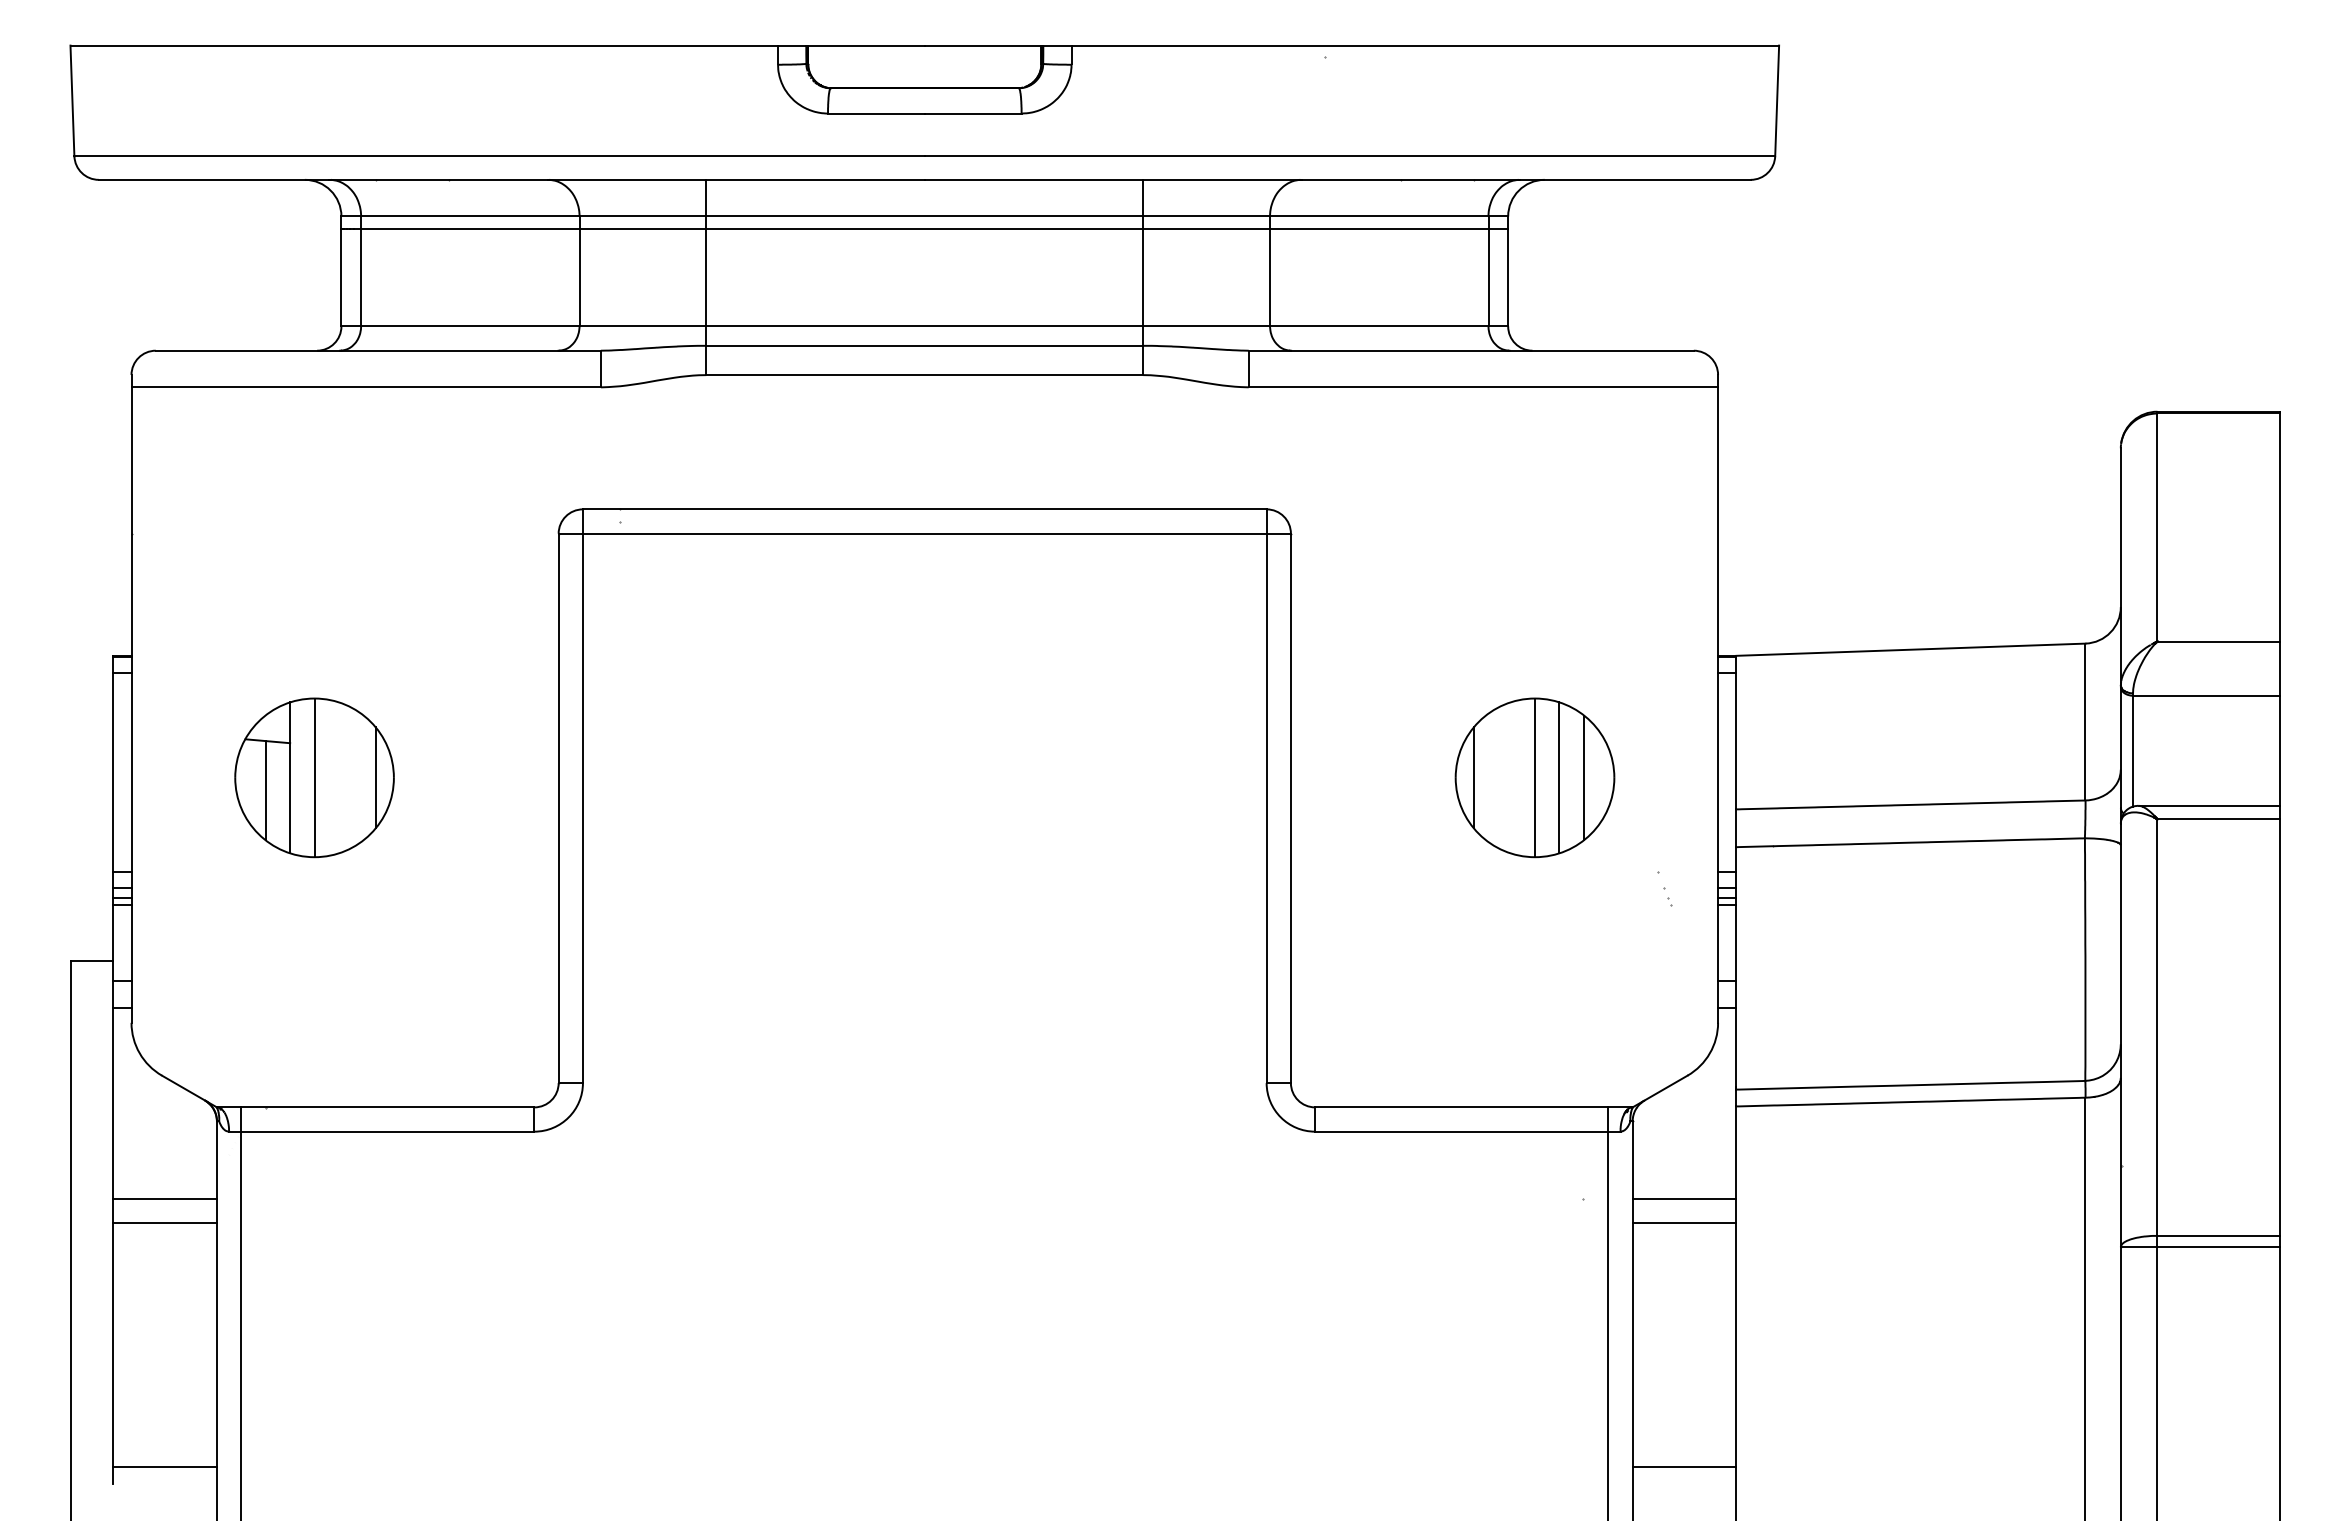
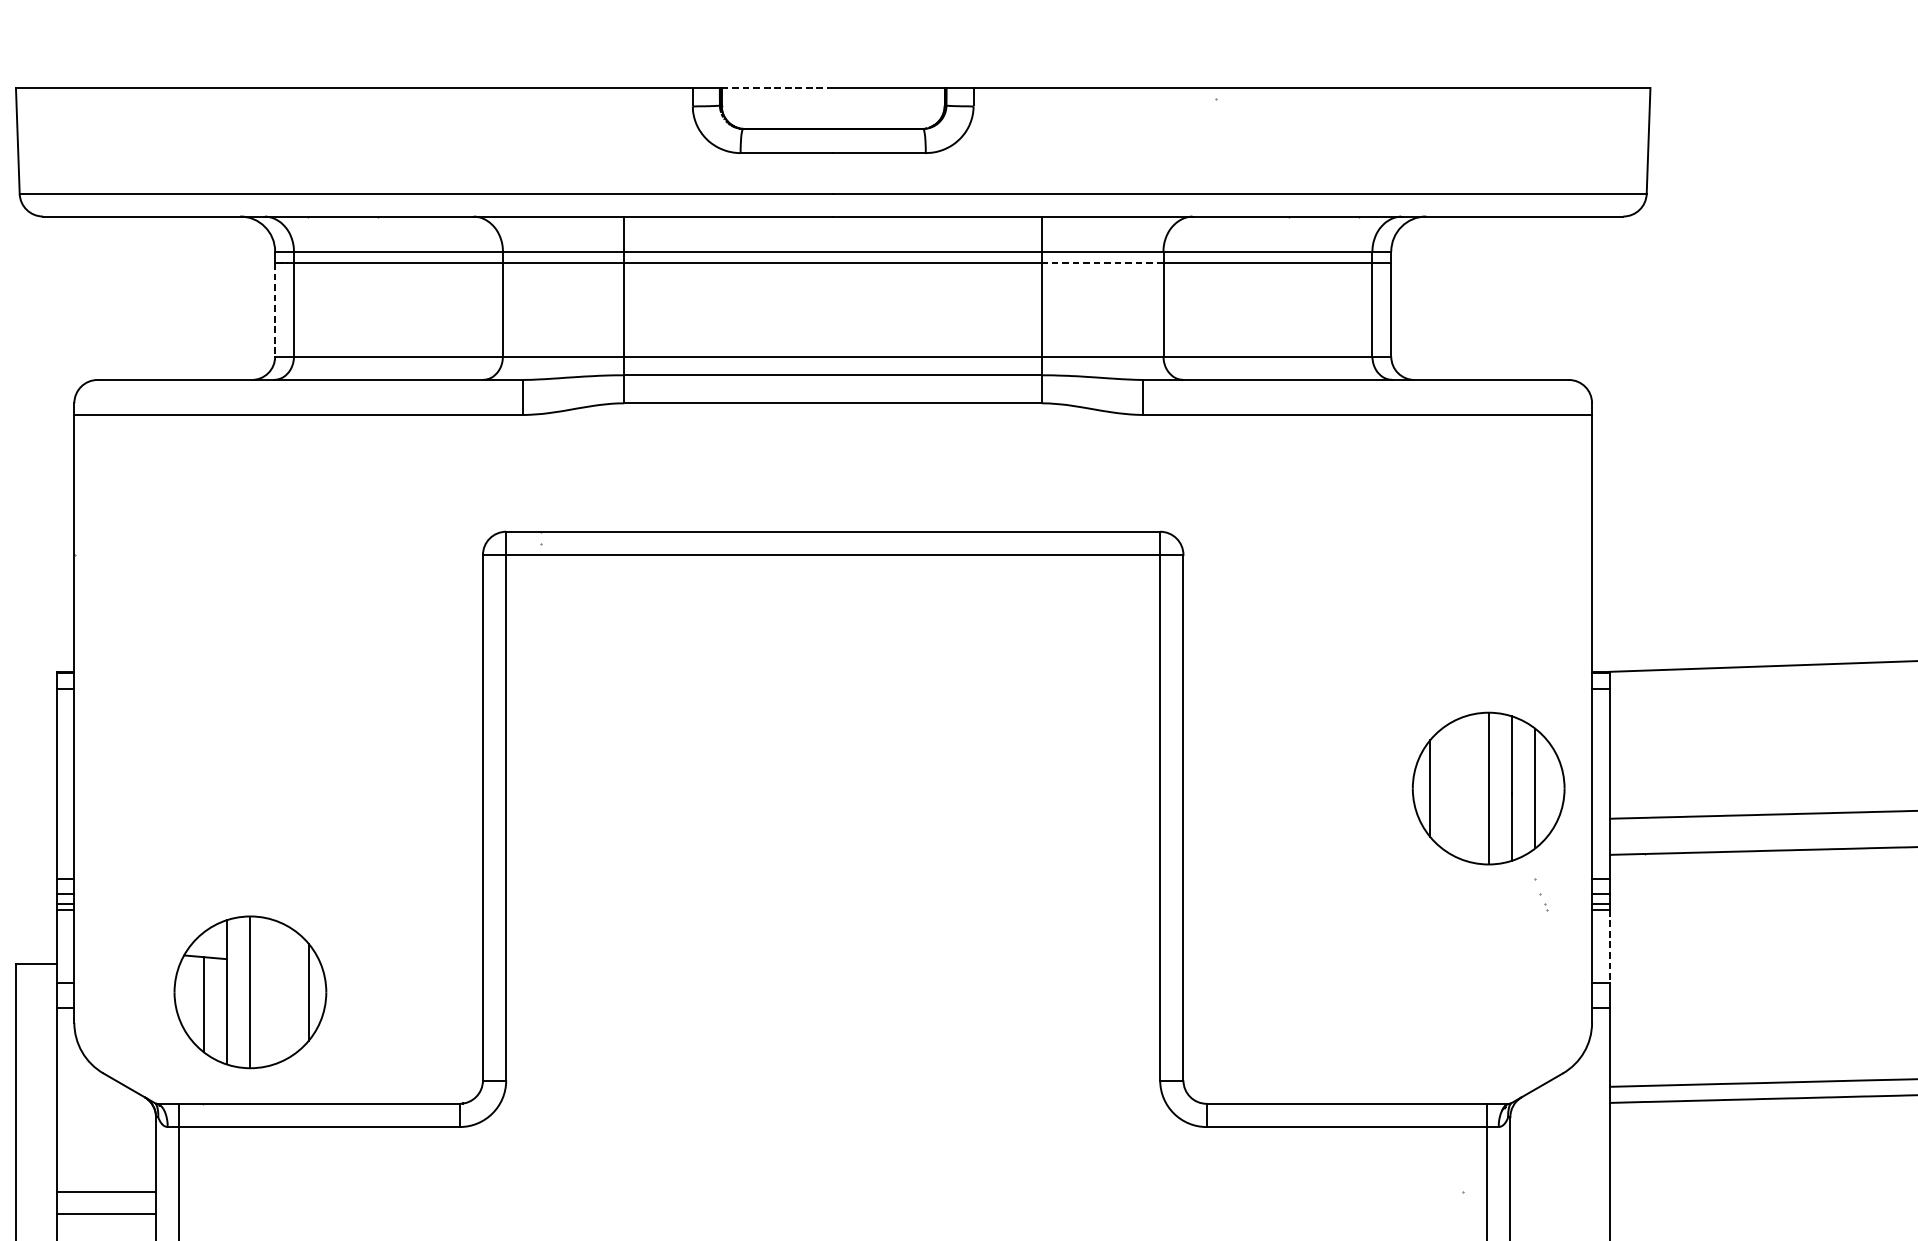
line: (867, 45) -> (778, 88), solid -> dashed
line: (1206, 228) -> (1102, 263), solid -> dashed
line: (341, 277) -> (275, 309), solid -> dashed
part: (314, 777) -> (250, 991), moved
part: (1534, 777) -> (1488, 788), moved
line: (1736, 943) -> (1609, 947), solid -> dashed
line: (1684, 1199) -> (1559, 1191), removed
line: (1684, 1222) -> (1559, 1213), removed

